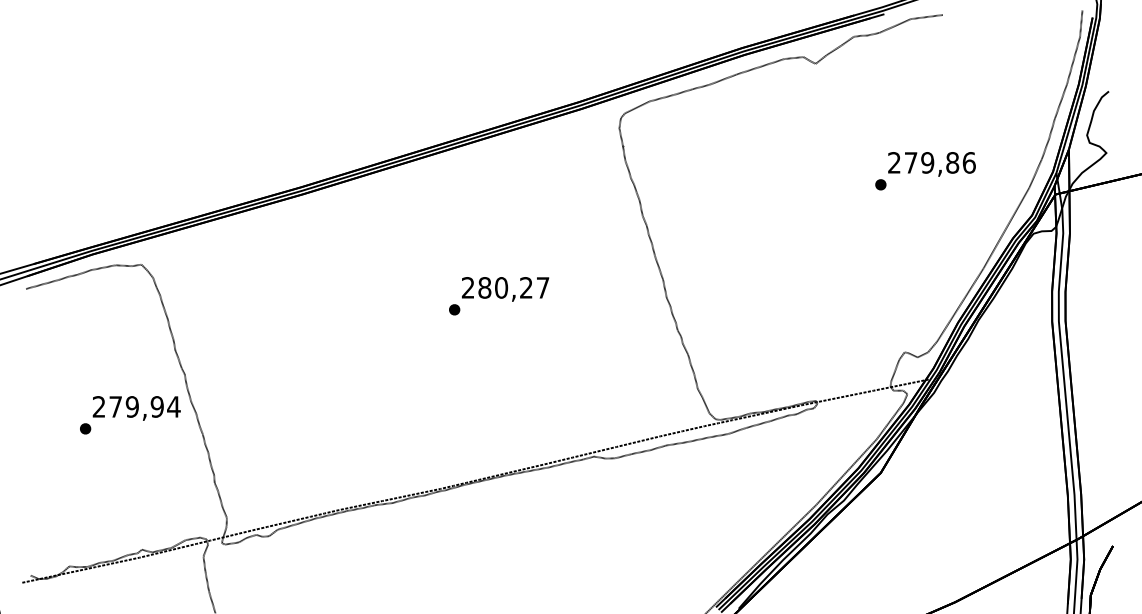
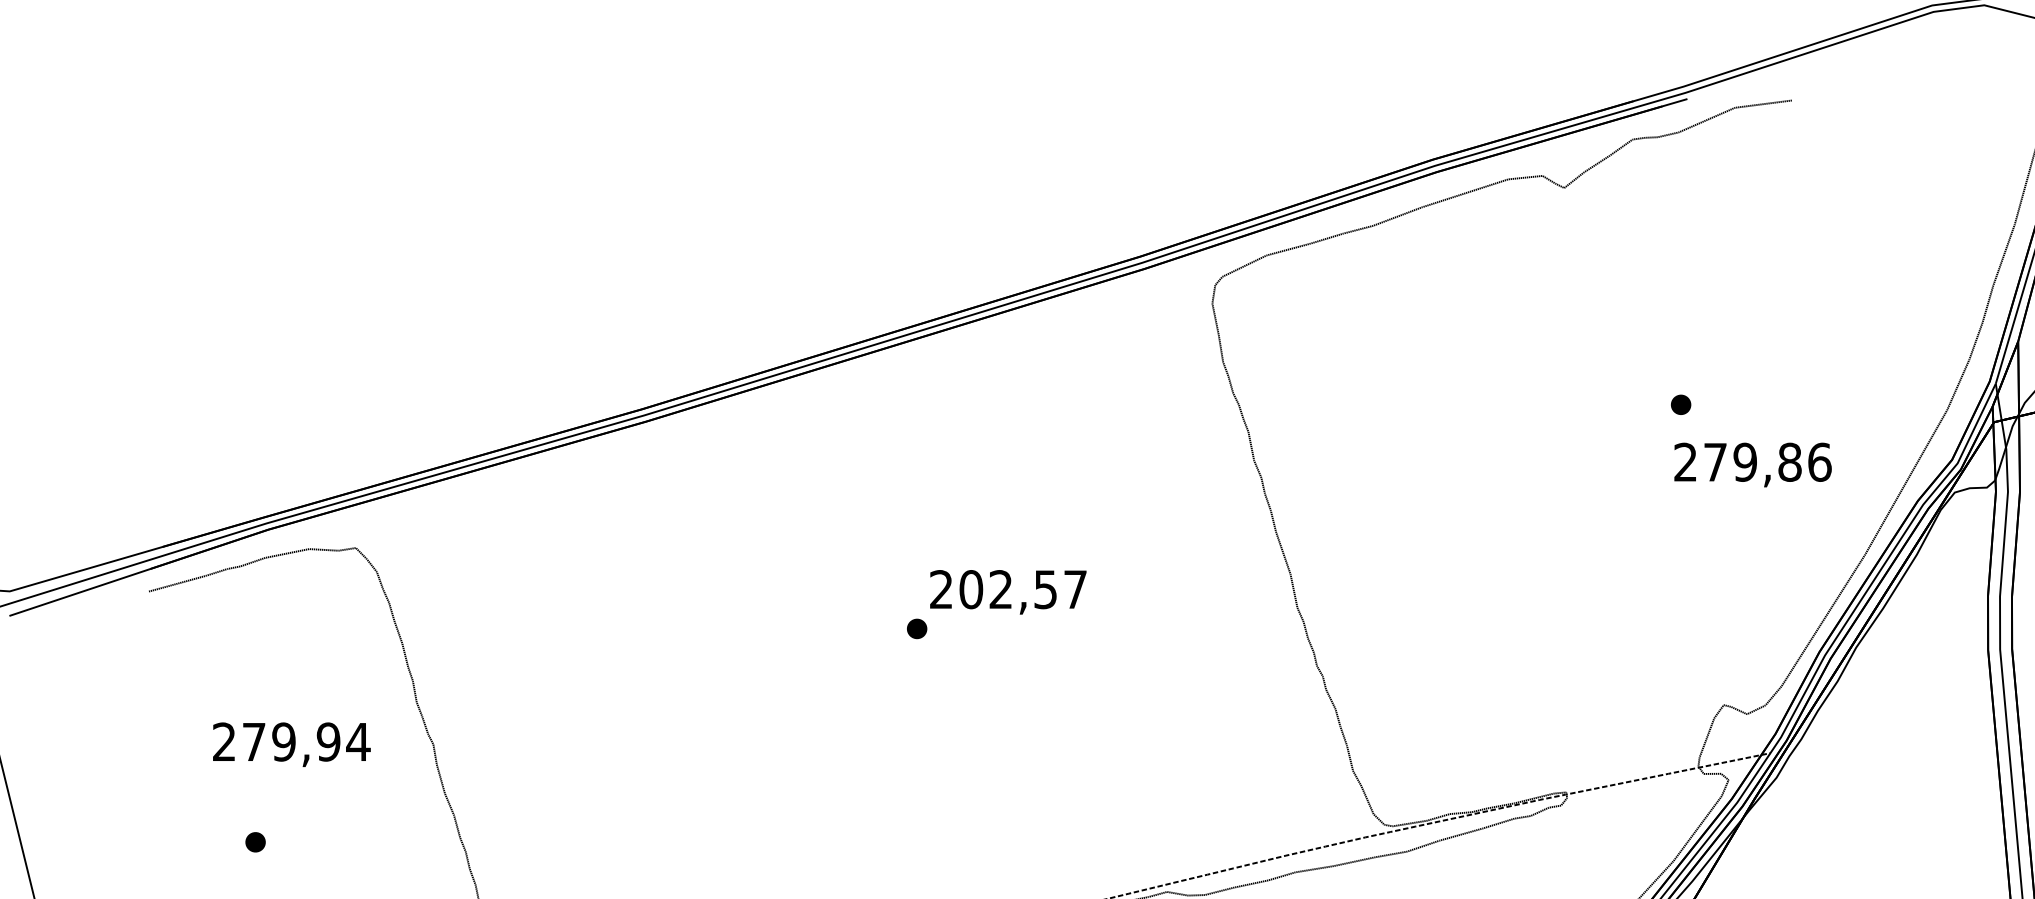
text: (931, 164) -> (1752, 465), moved
text: (505, 287) -> (1008, 588), 280,27 -> 202,57
text: (136, 408) -> (291, 744), moved

